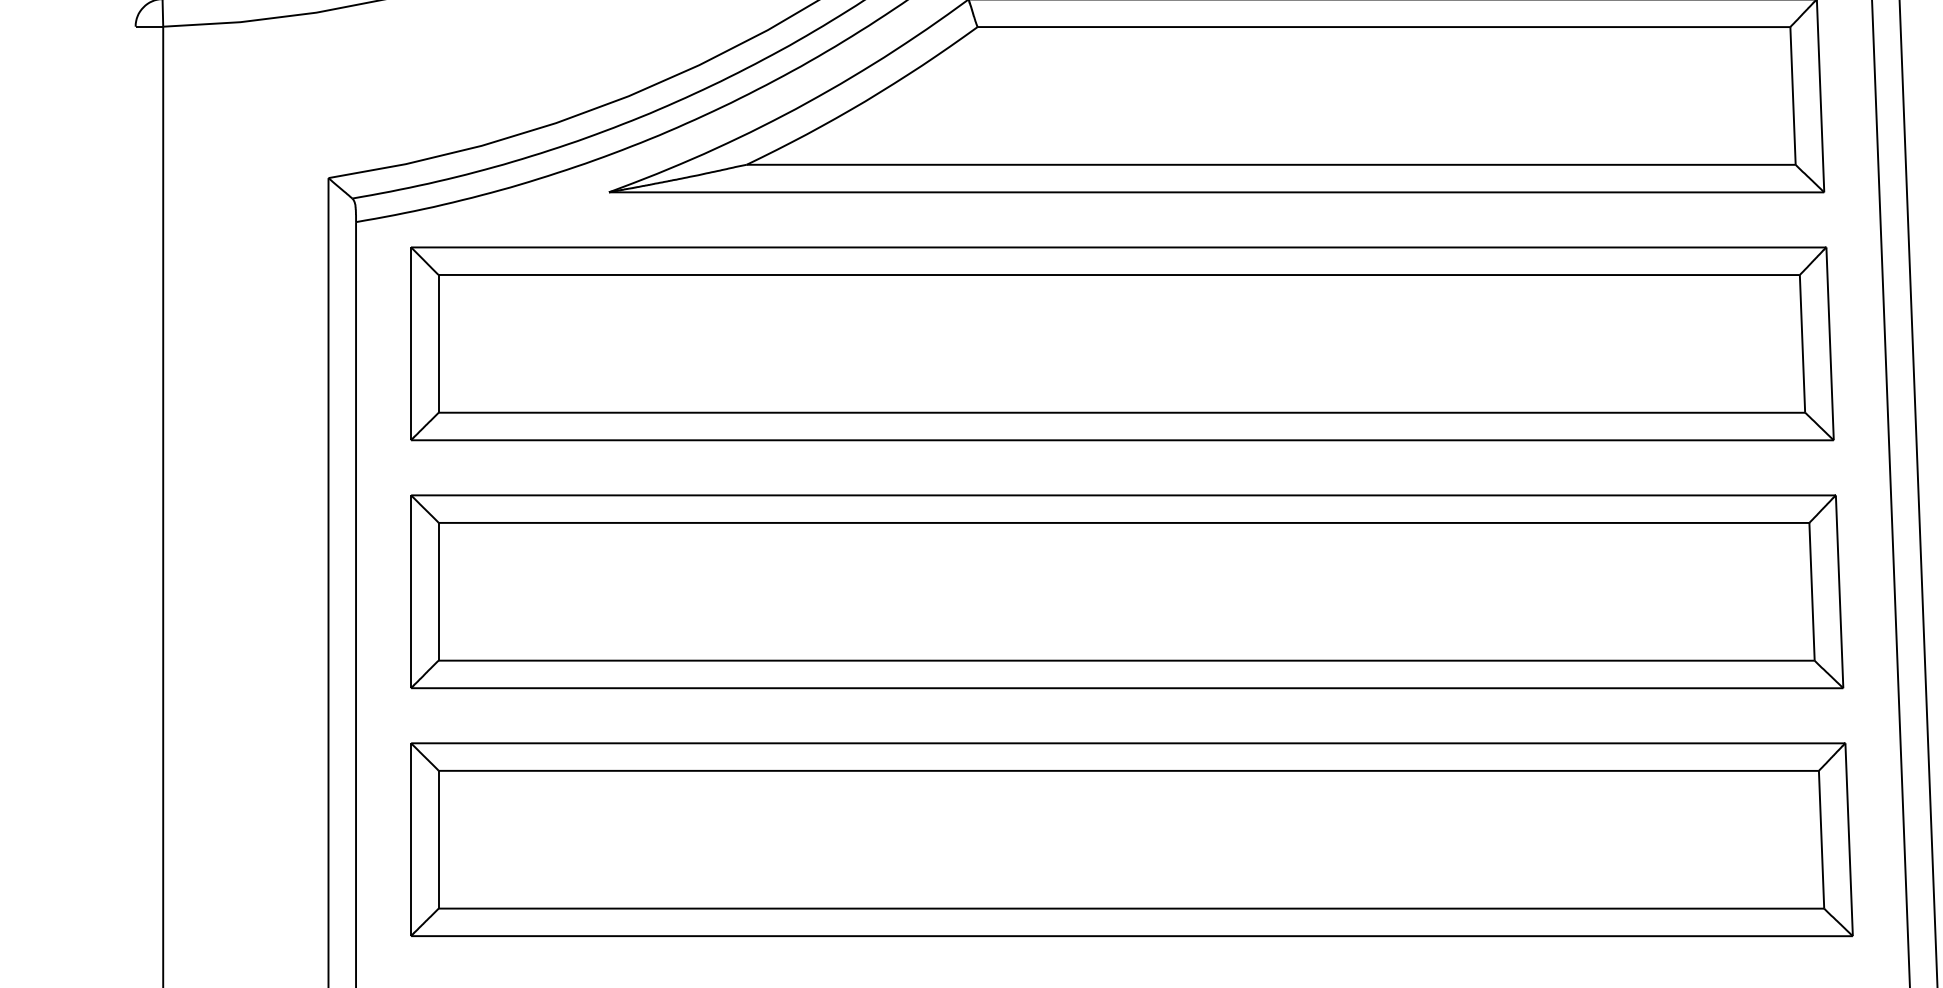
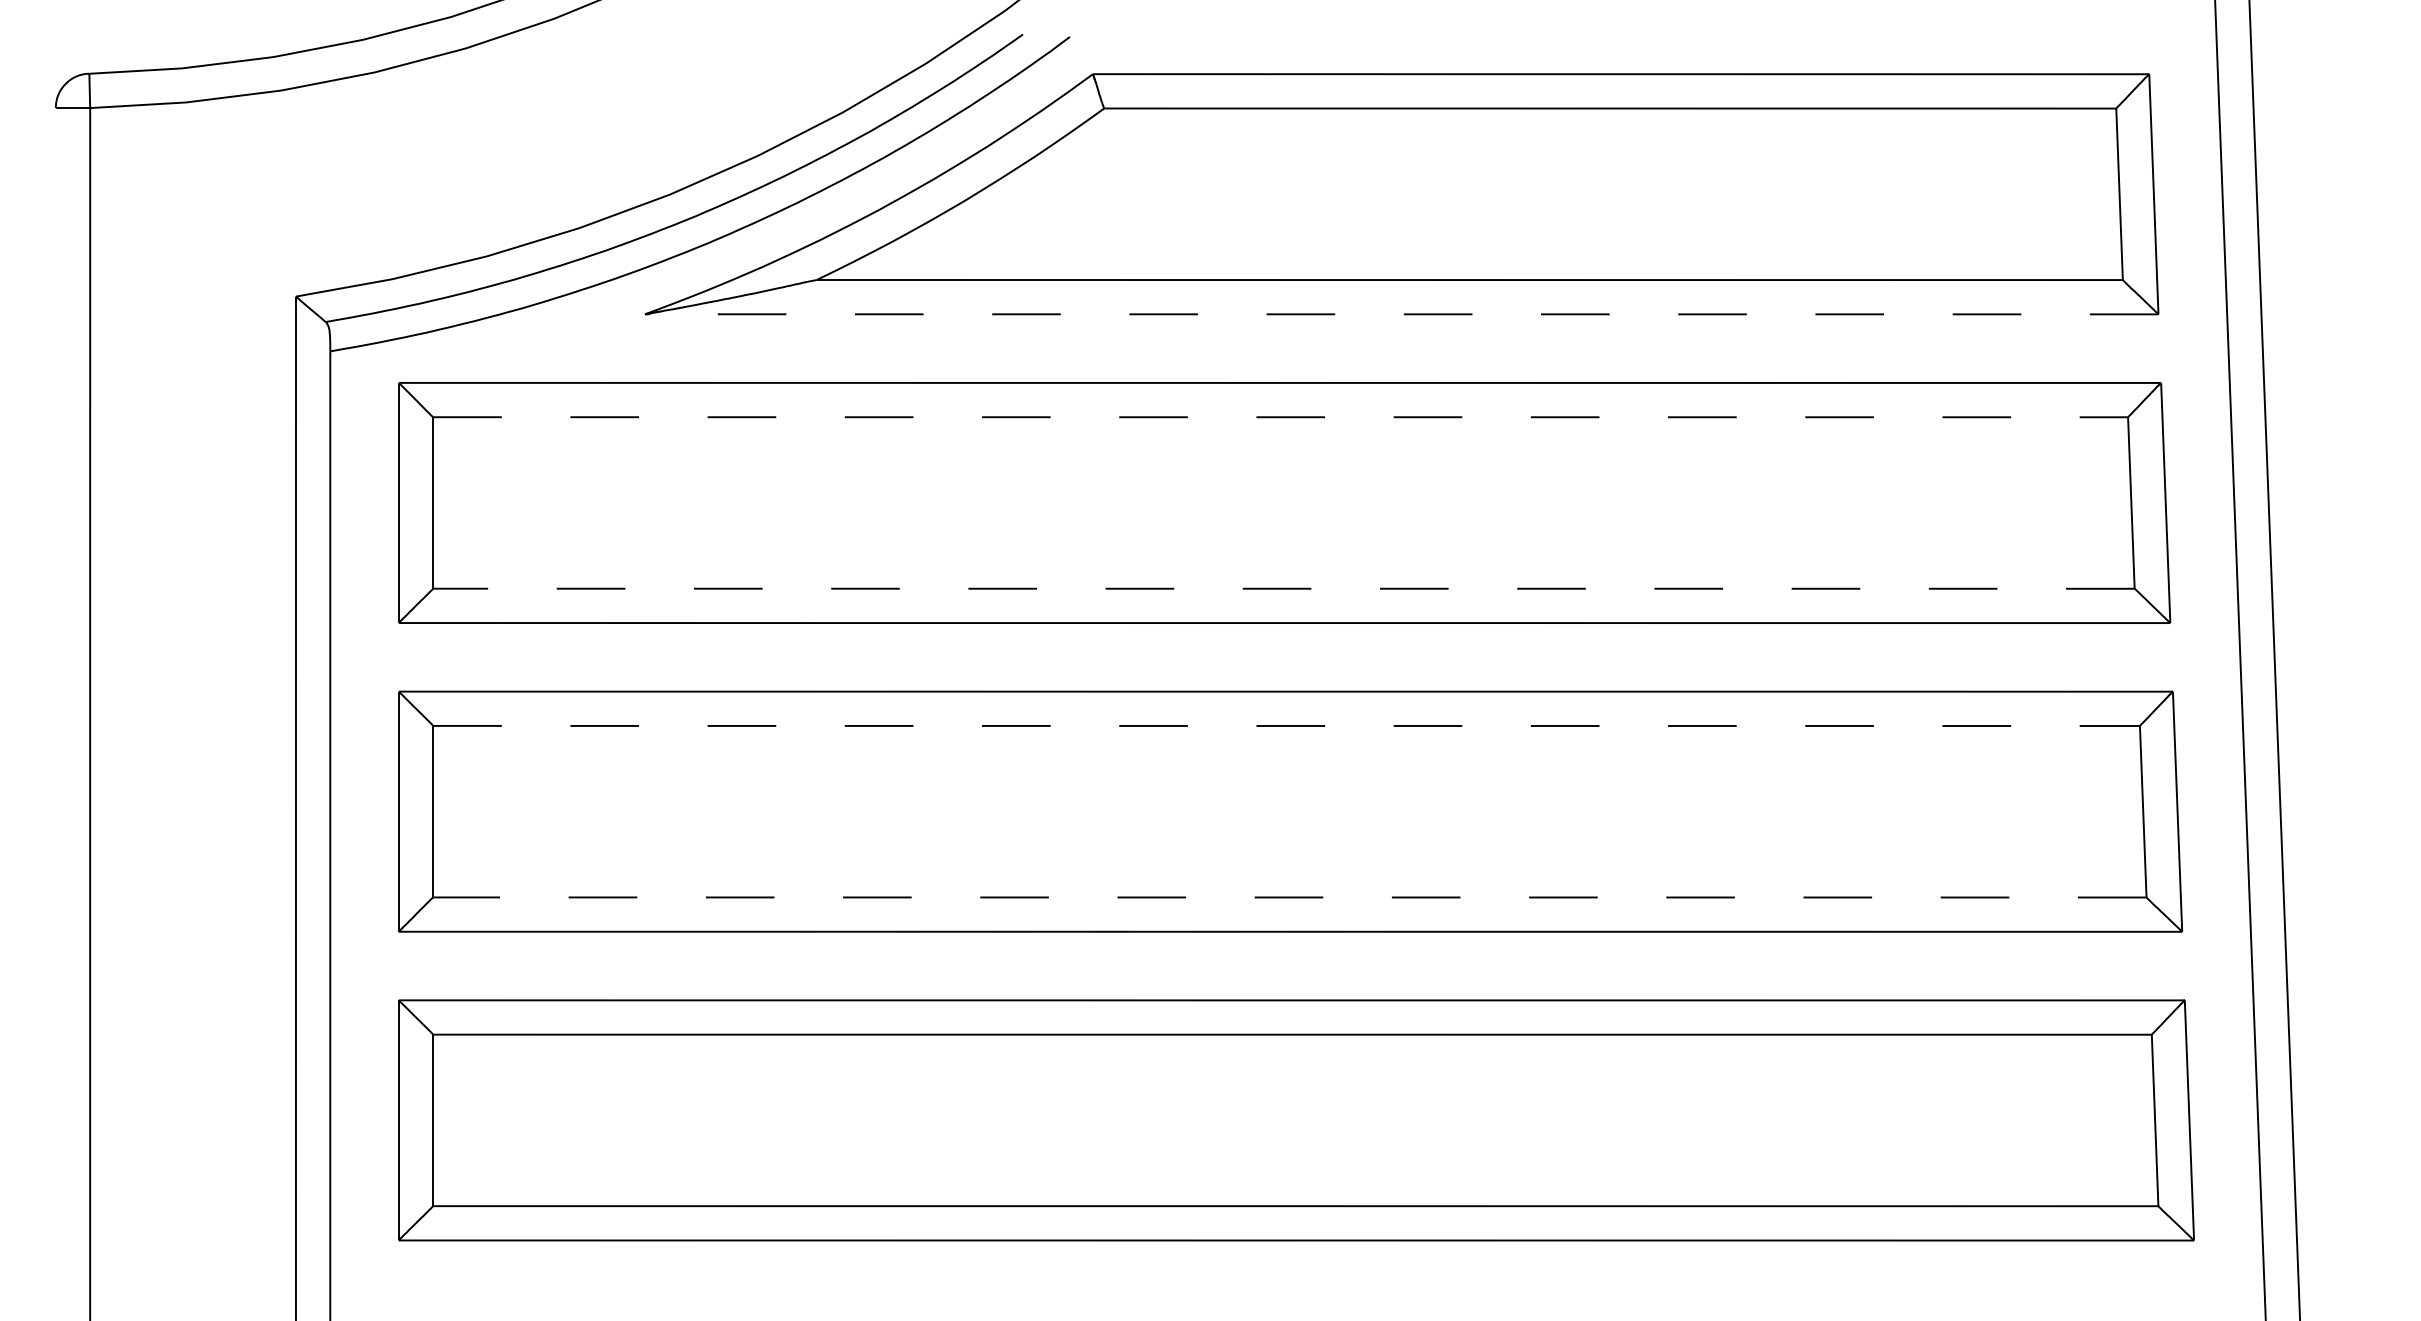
line: (1216, 192) -> (1401, 314), solid -> dashed
line: (1119, 275) -> (1281, 417), solid -> dashed
line: (1121, 412) -> (1283, 588), solid -> dashed
line: (1124, 522) -> (1287, 725), solid -> dashed
line: (1126, 660) -> (1289, 897), solid -> dashed

